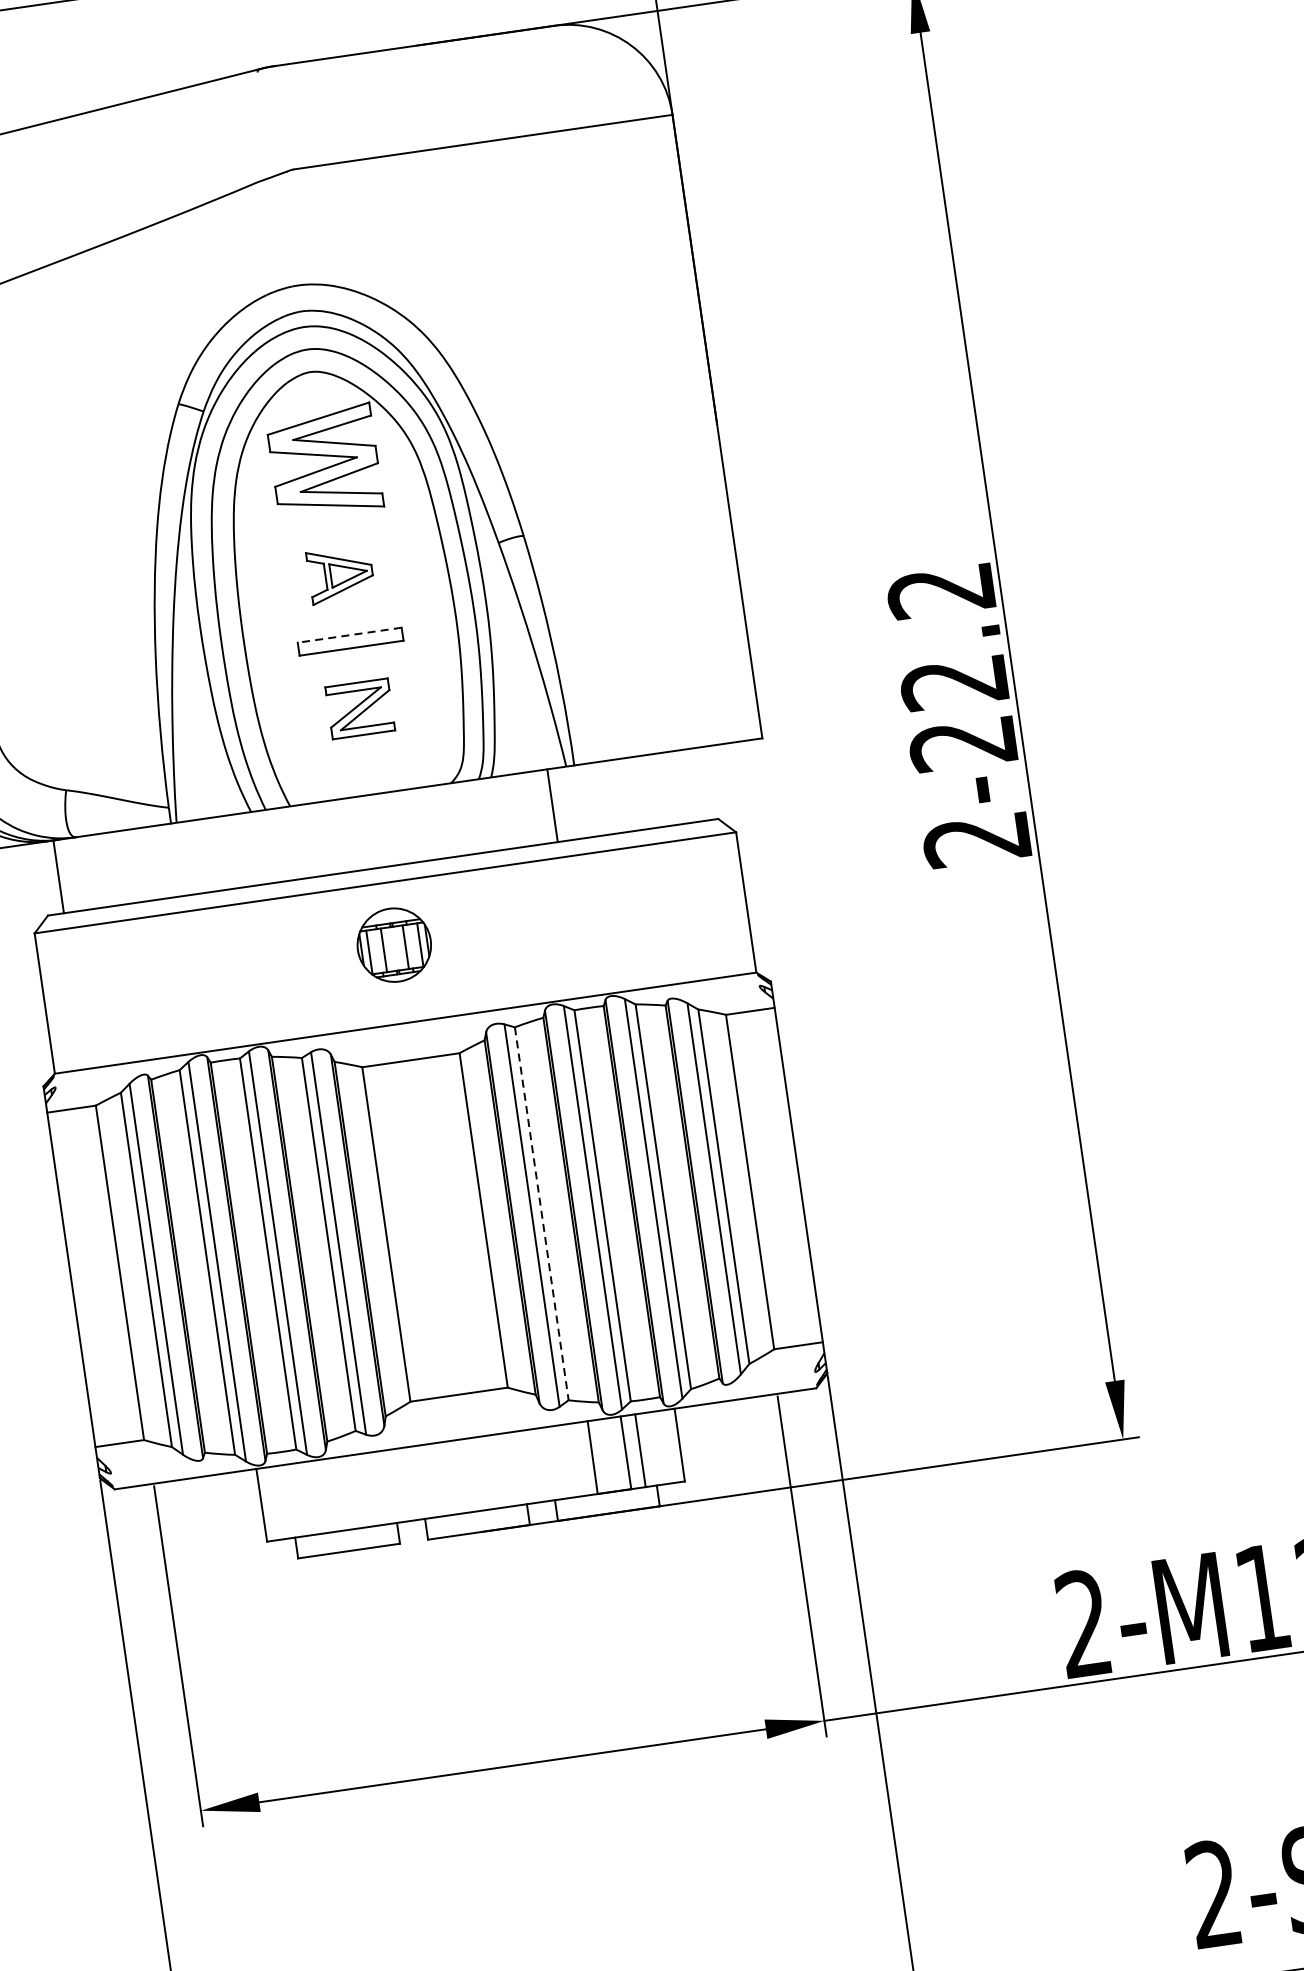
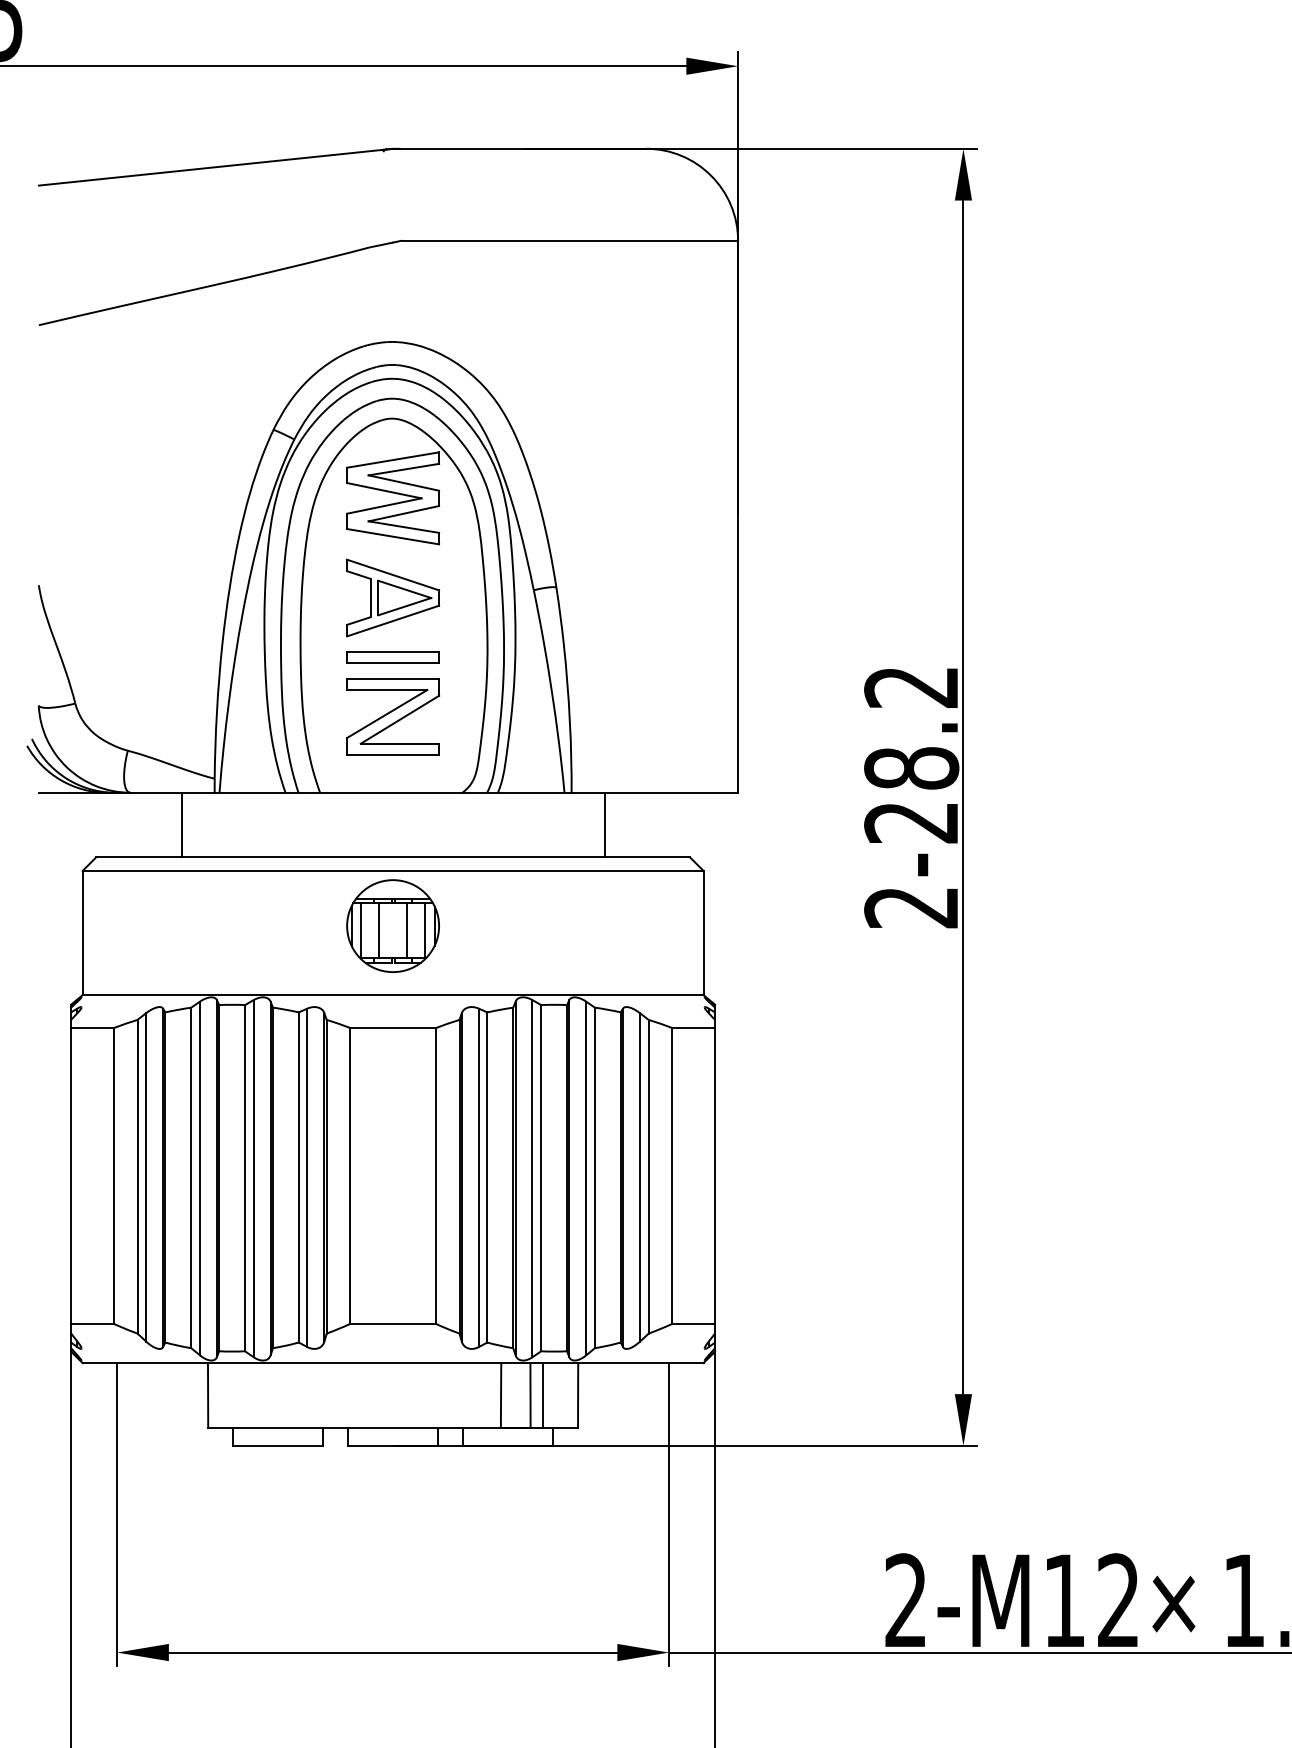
part: (340, 574) -> (392, 597), size x1.67
line: (350, 634) -> (393, 651), dashed -> solid
text: (954, 682) -> (911, 768), 2-22.2 -> 2-28.2
part: (359, 708) -> (392, 716), size x1.67
line: (552, 805) -> (604, 824), moved
line: (58, 876) -> (181, 824), moved
part: (393, 944) -> (392, 925), size x1.43
line: (541, 1213) -> (487, 1177), dashed -> solid

